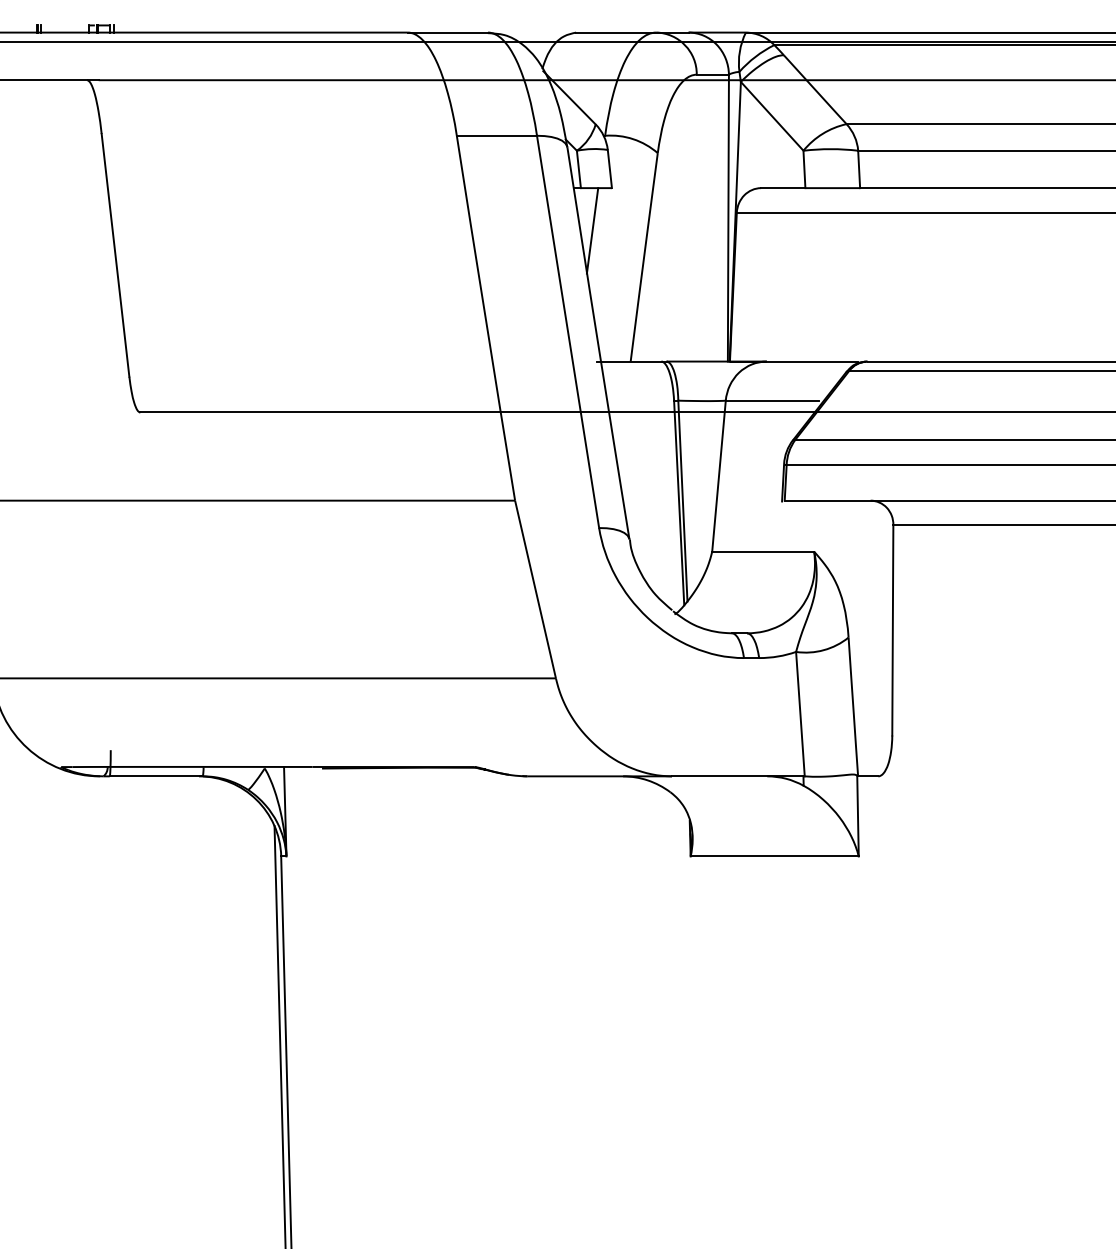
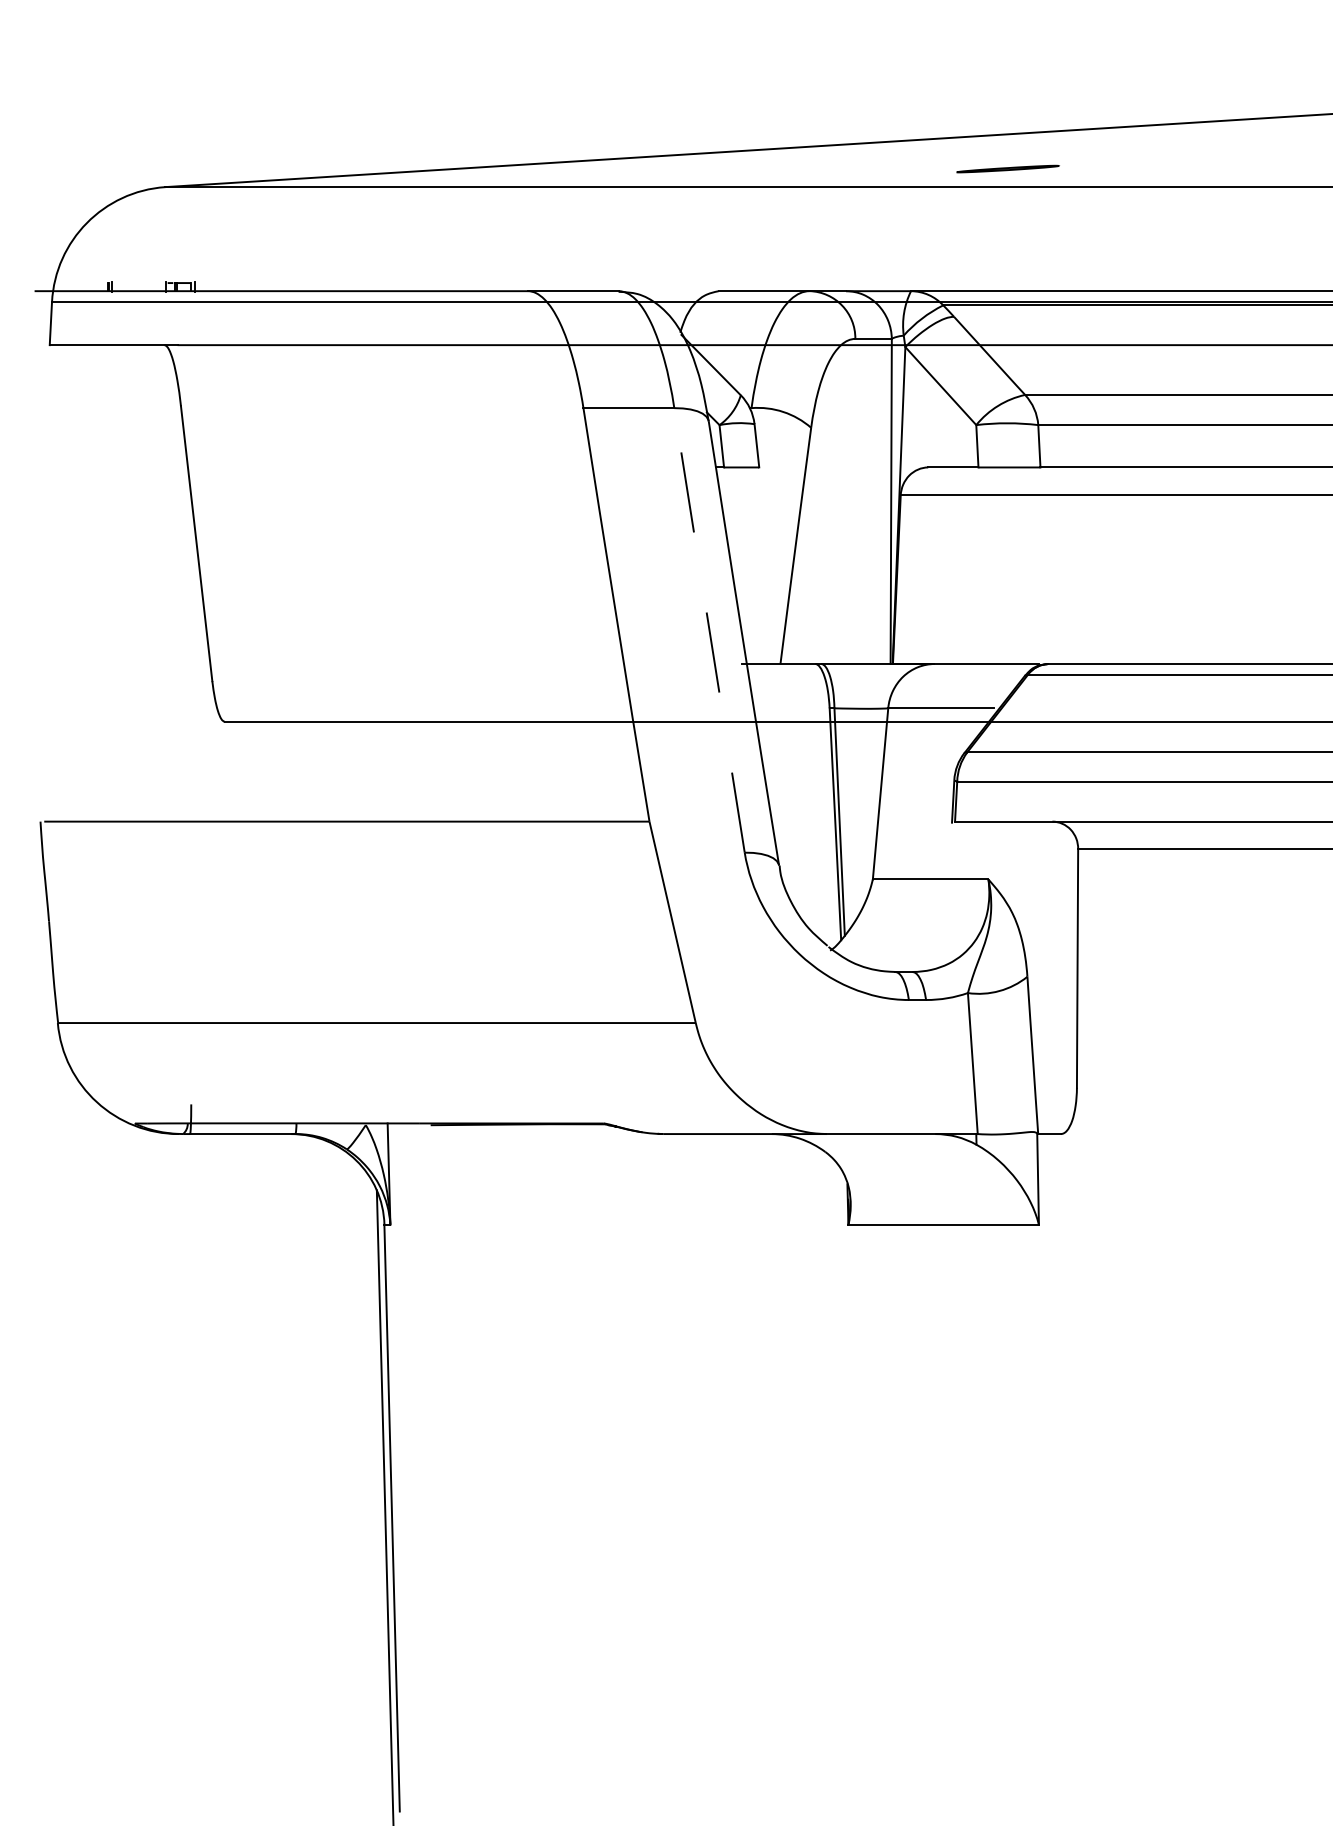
line: (591, 230) -> (736, 515), removed
line: (568, 331) -> (709, 629), solid -> dashed

